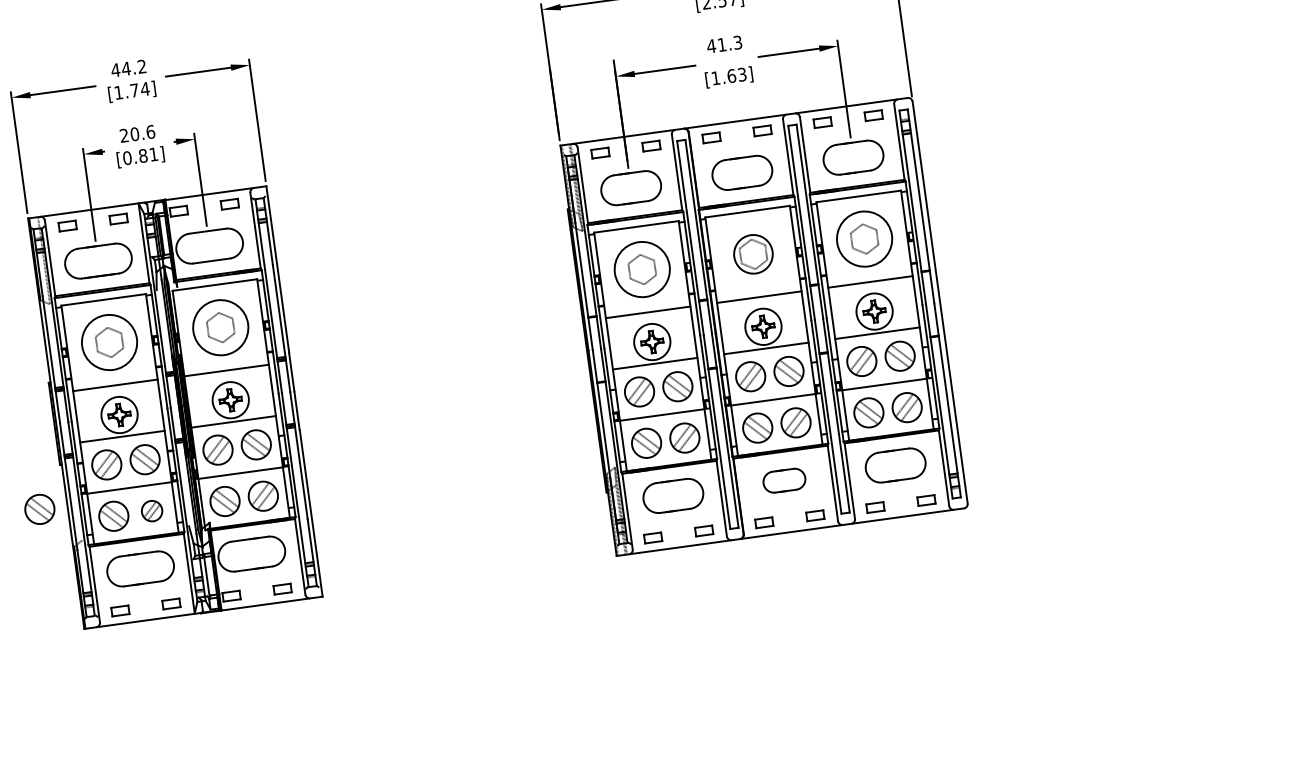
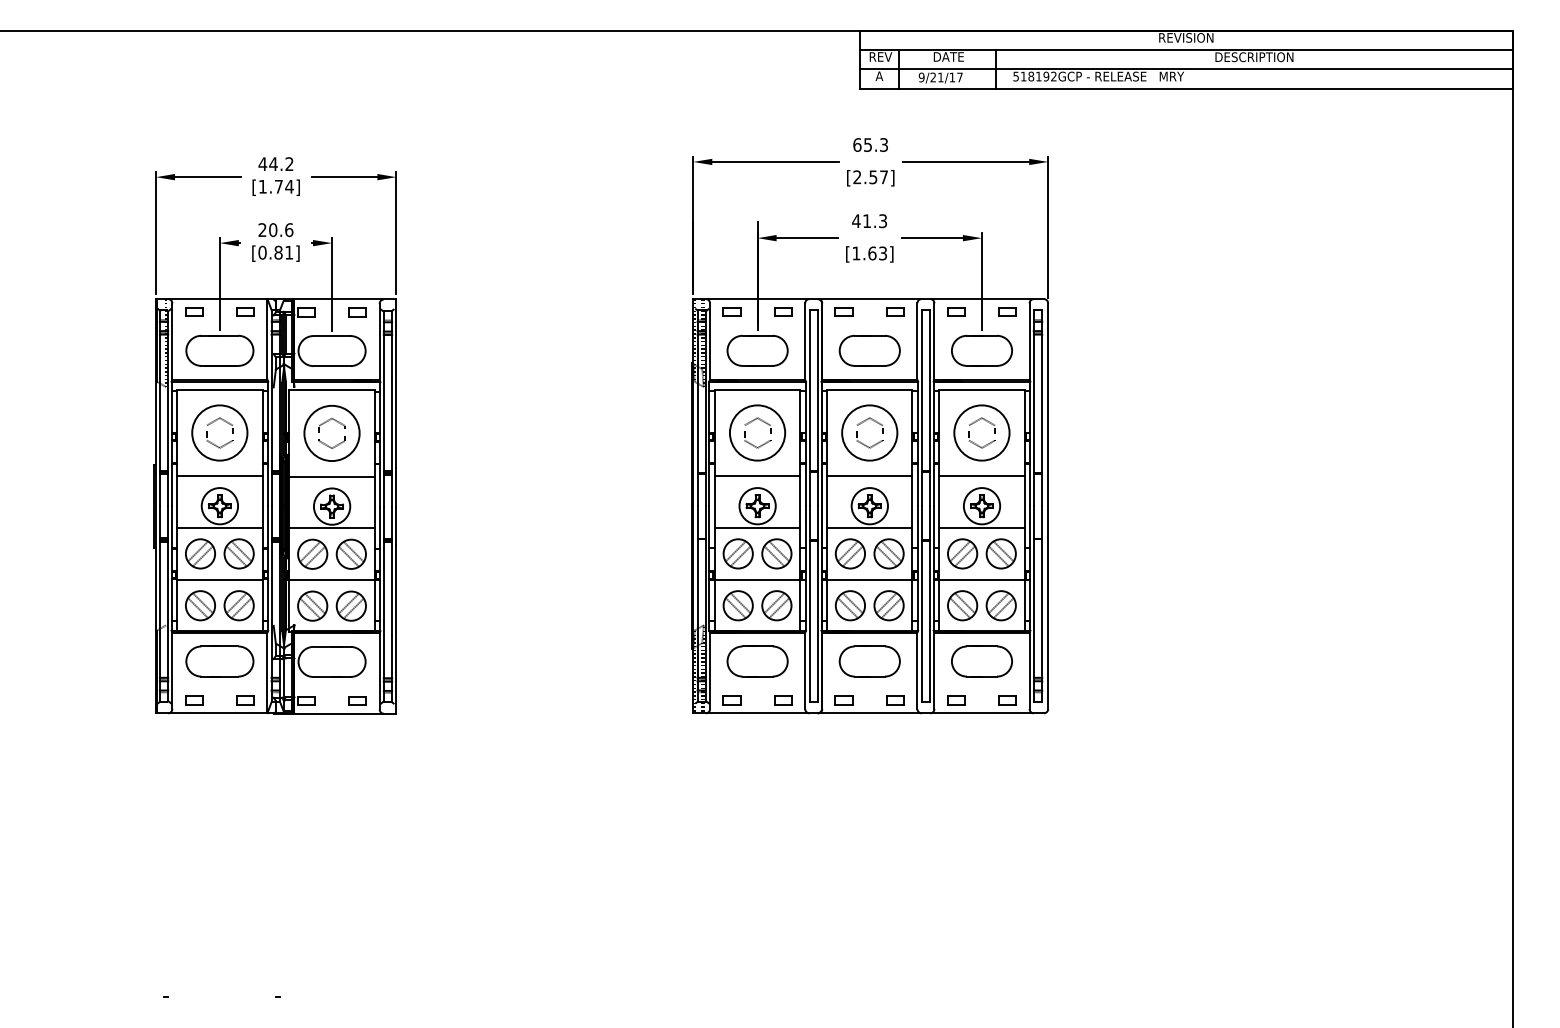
circle: (753, 253) -> (869, 432), size x1.43
part: (784, 480) -> (869, 661), size x1.43
part: (39, 509) -> (127, 588), removed
part: (151, 510) -> (238, 605), size x1.43

